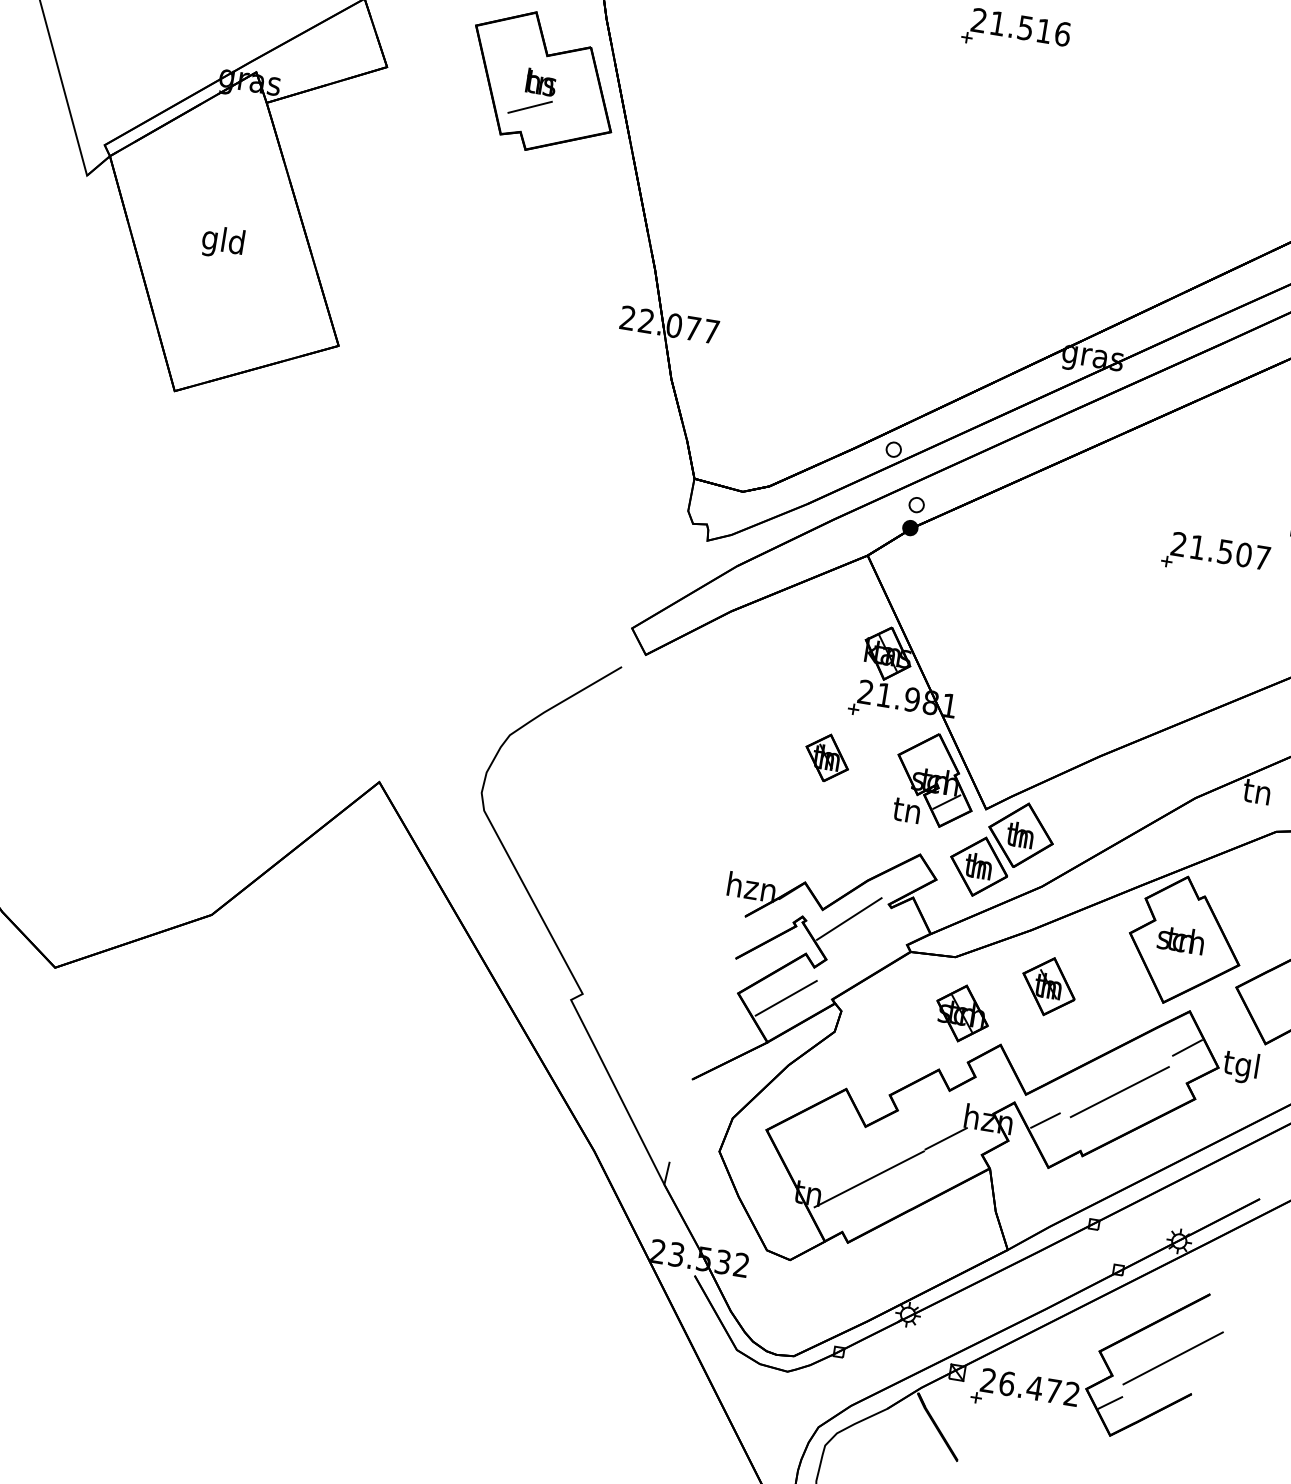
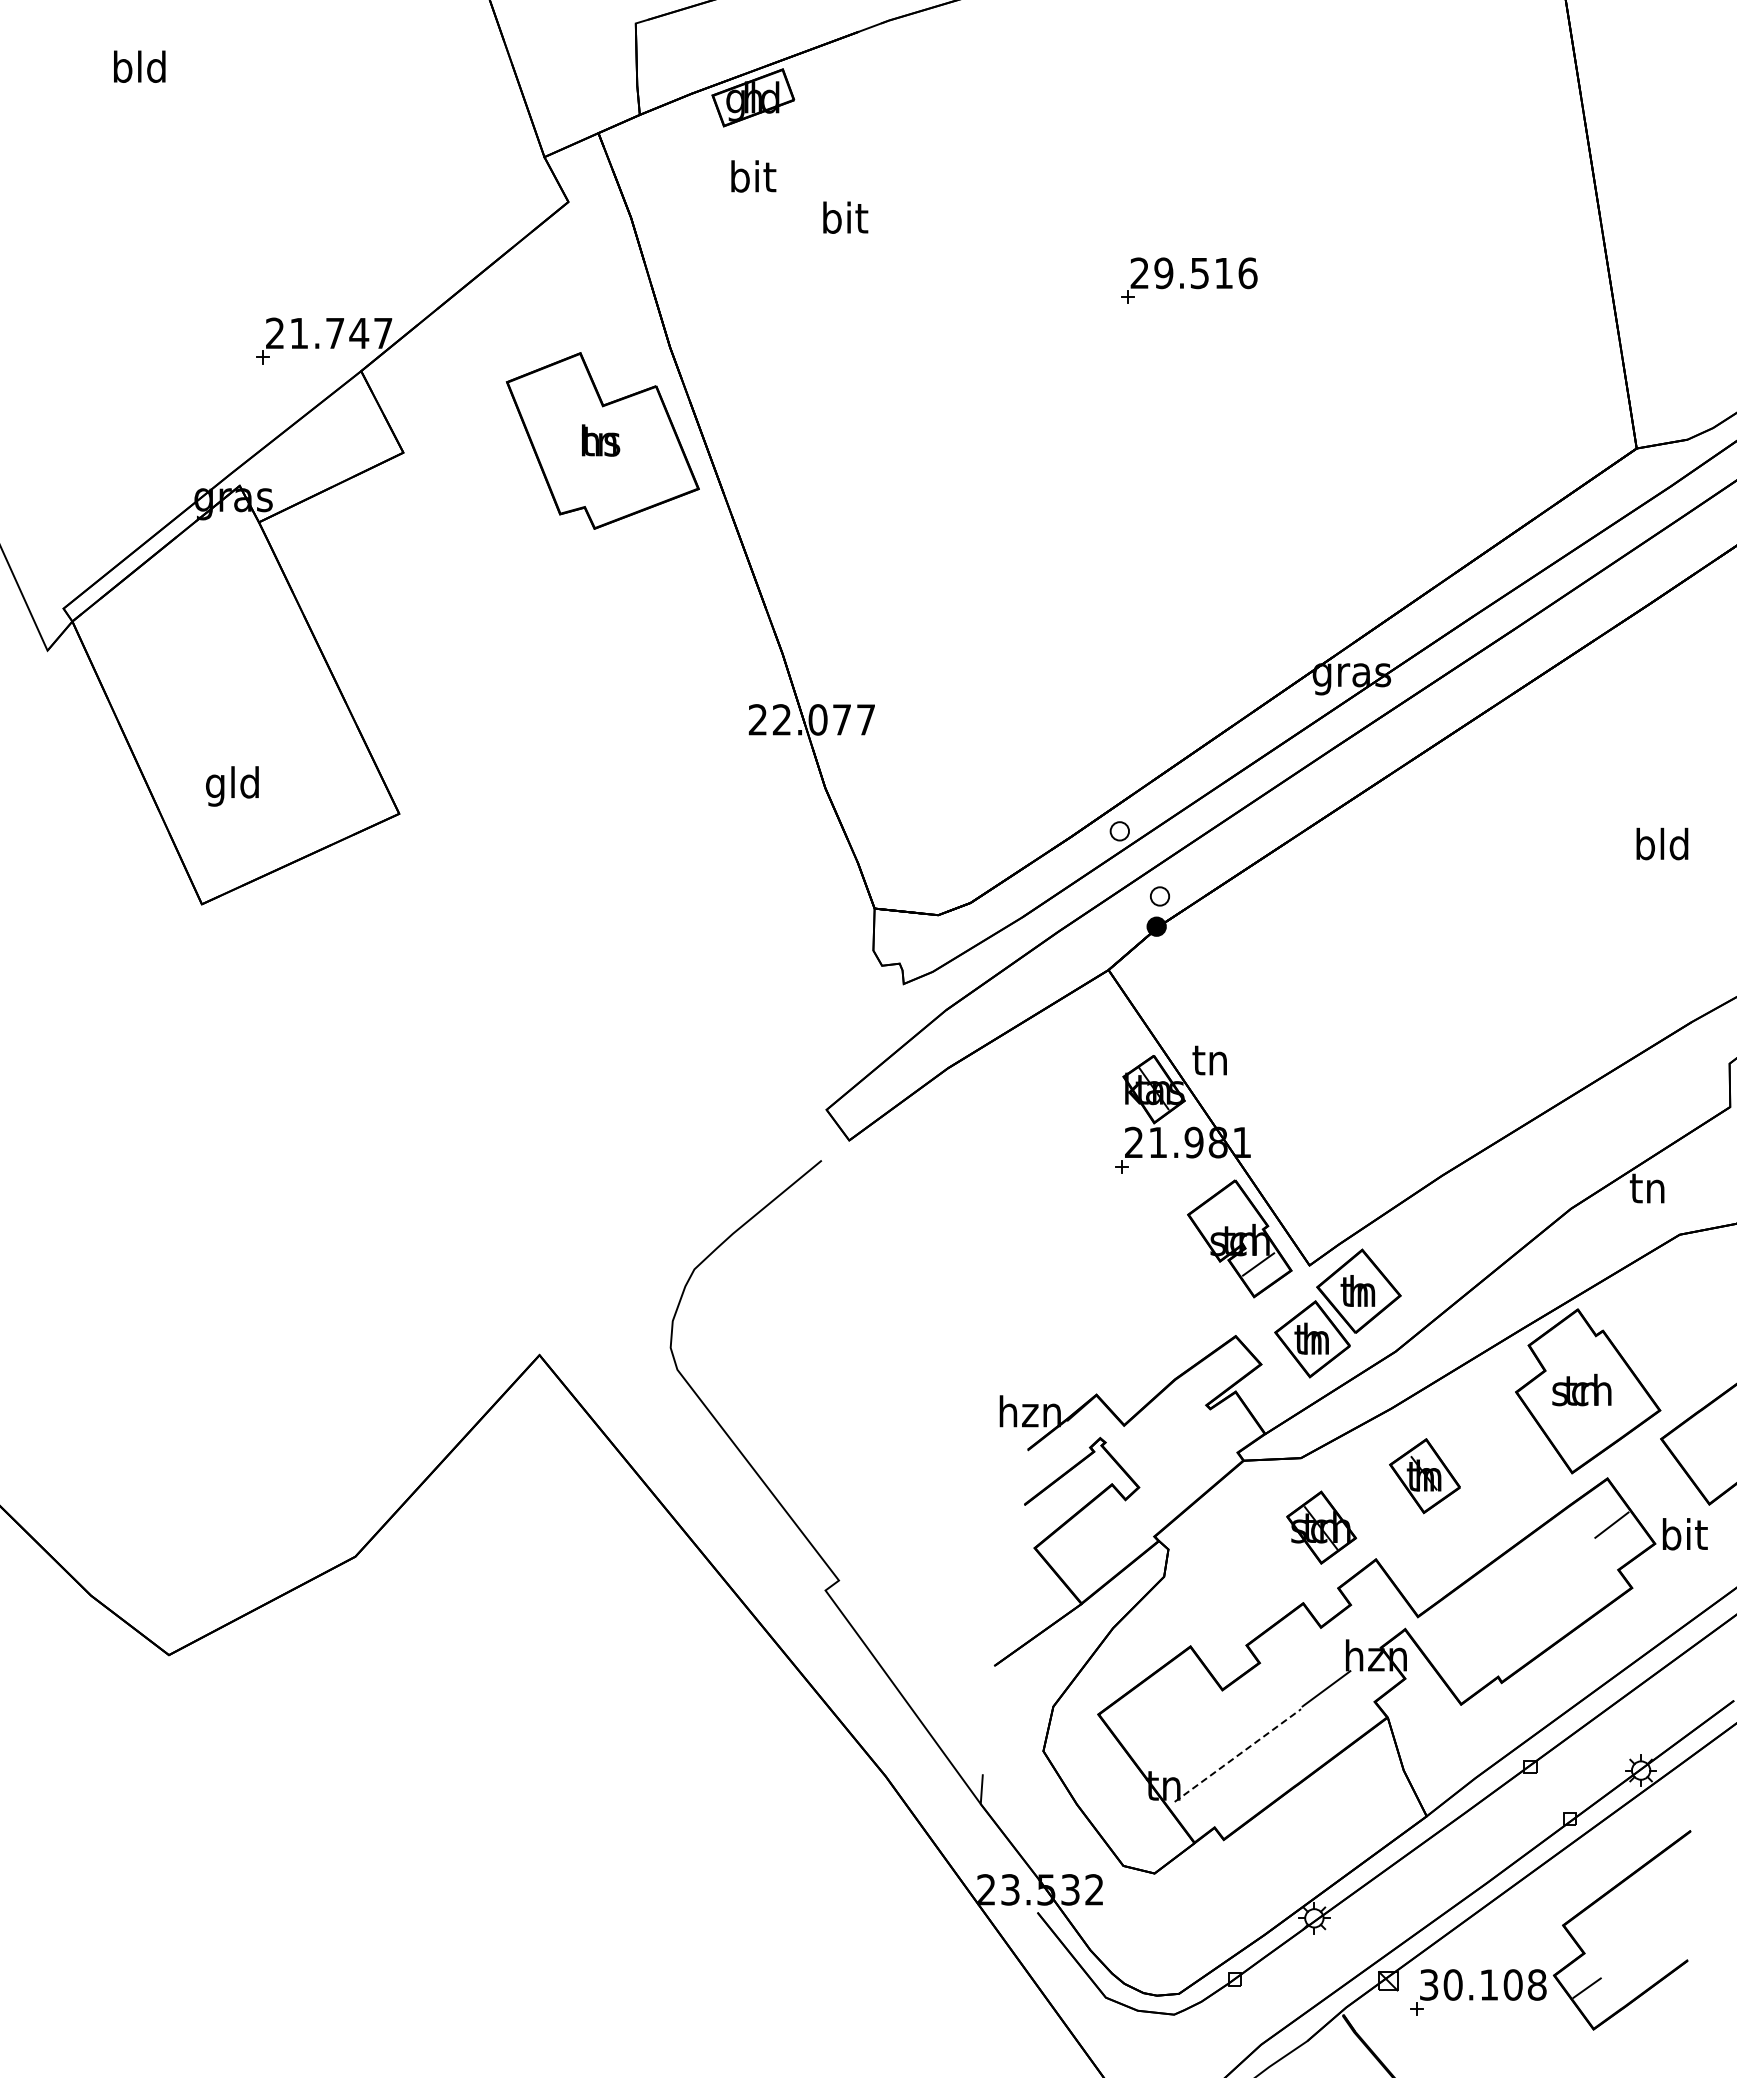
text: (997, 23) -> (1163, 273), 21.516 -> 29.516
line: (529, 106) -> (591, 473), removed
text: (223, 242) -> (232, 786), moved
part: (1216, 555) -> (1547, 899), removed
part: (826, 758) -> (1098, 1233), removed
text: (906, 810) -> (1209, 1060), moved
line: (849, 918) -> (1159, 1431), removed
line: (786, 998) -> (1096, 1544), removed
text: (1241, 1067) -> (1683, 1538), tgl -> bit
line: (1119, 1092) -> (1535, 1594), removed
line: (1045, 1120) -> (1447, 1645), removed
line: (869, 1179) -> (1238, 1755), solid -> dashed
line: (1172, 1358) -> (1656, 1919), removed
text: (1030, 1387) -> (1483, 1984), 26.472 -> 30.108

